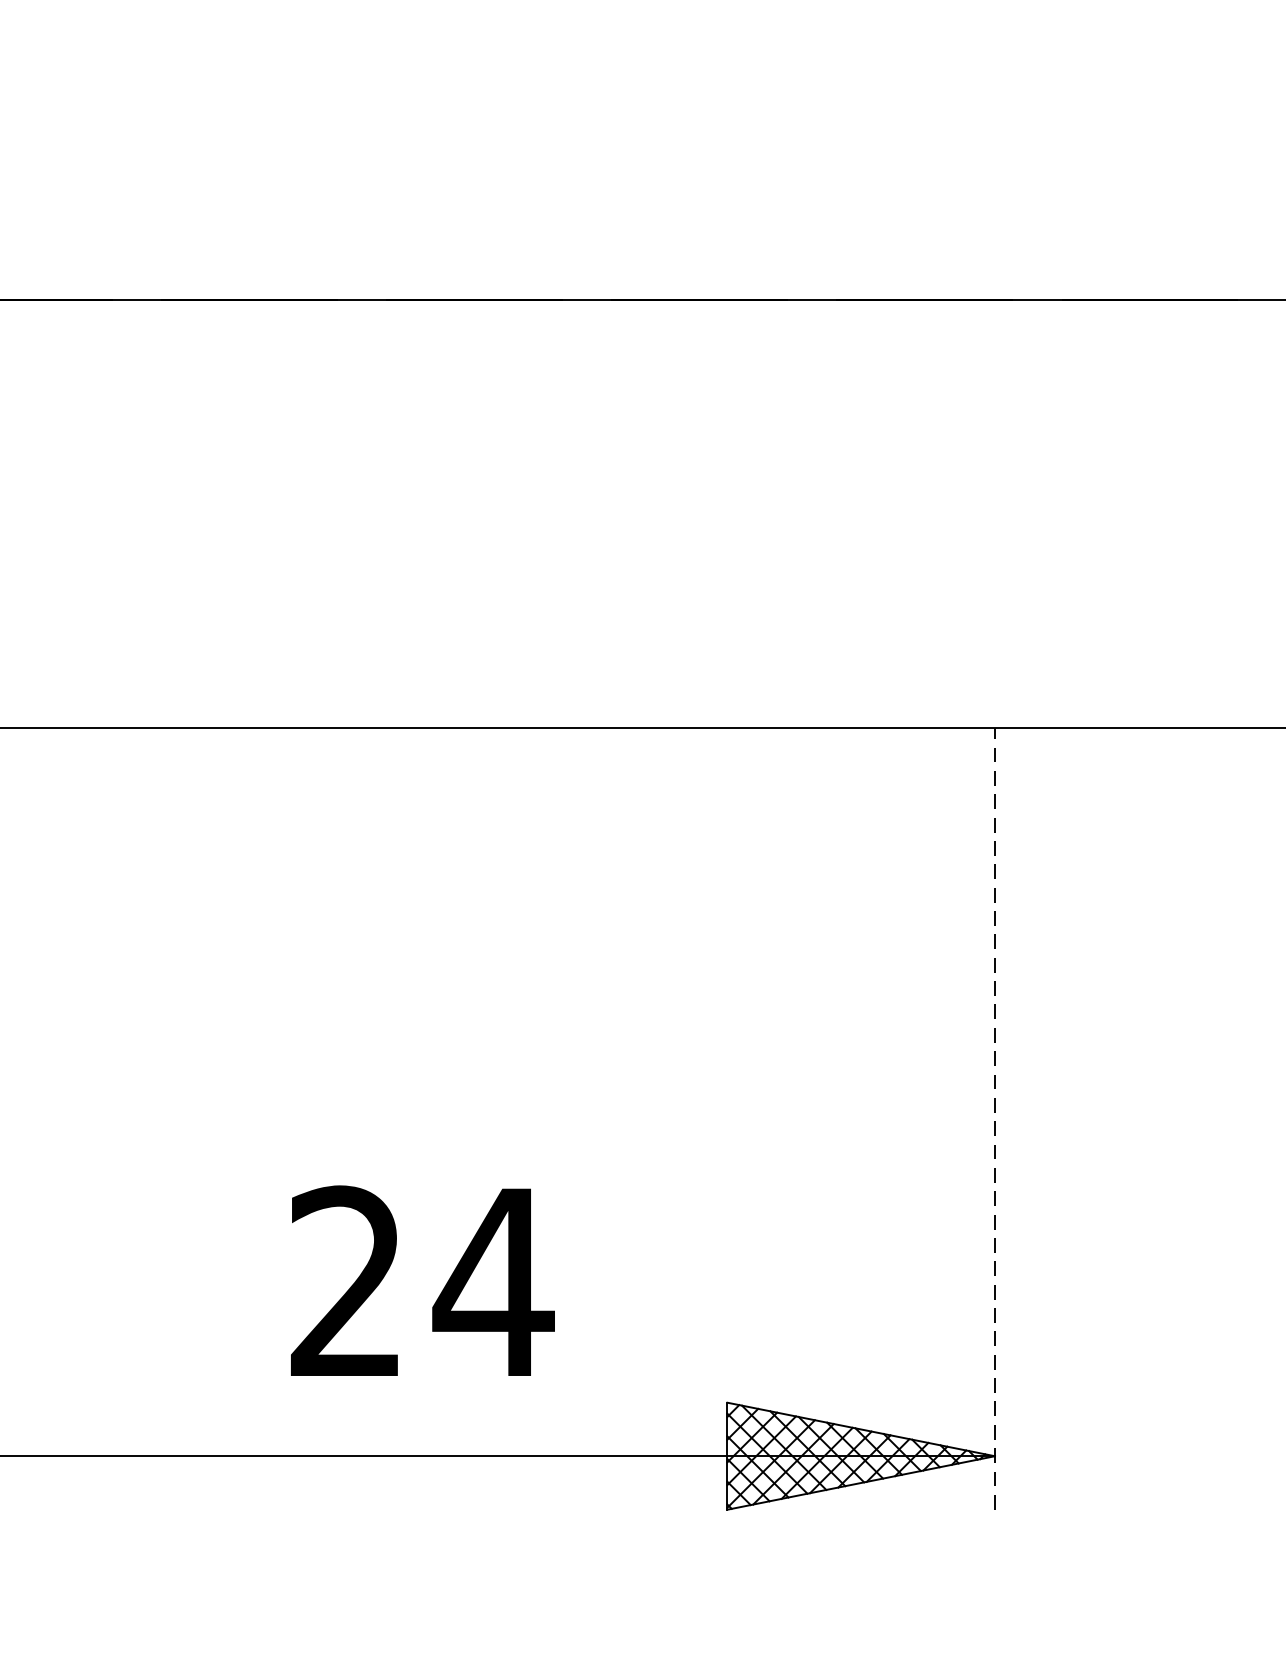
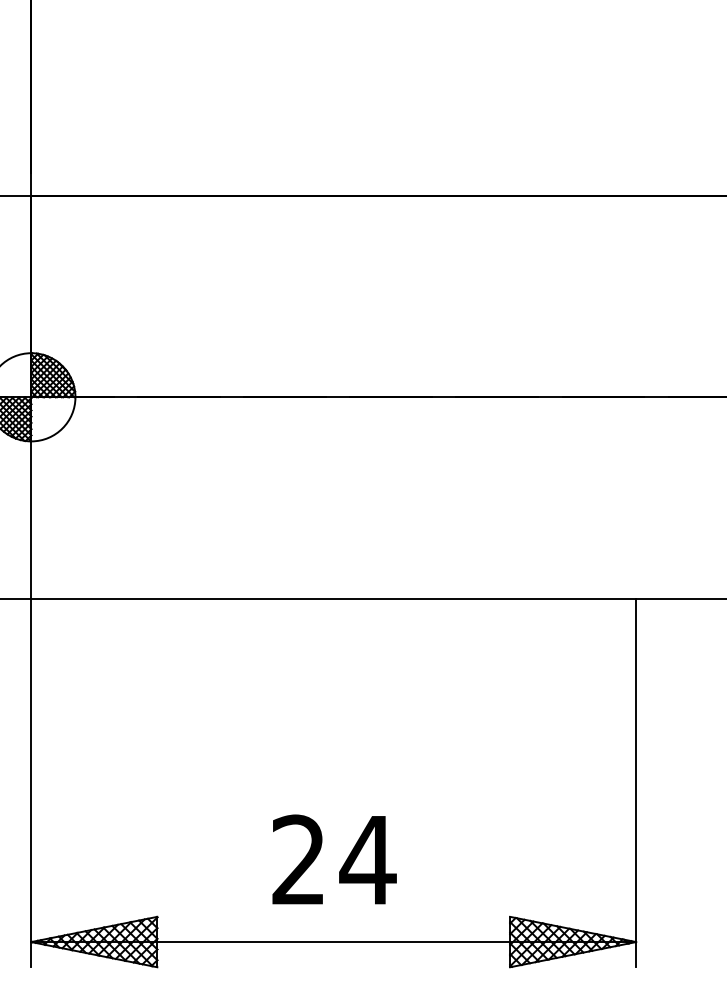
line: (995, 1117) -> (636, 782), dashed -> solid
text: (422, 1280) -> (334, 859), moved

